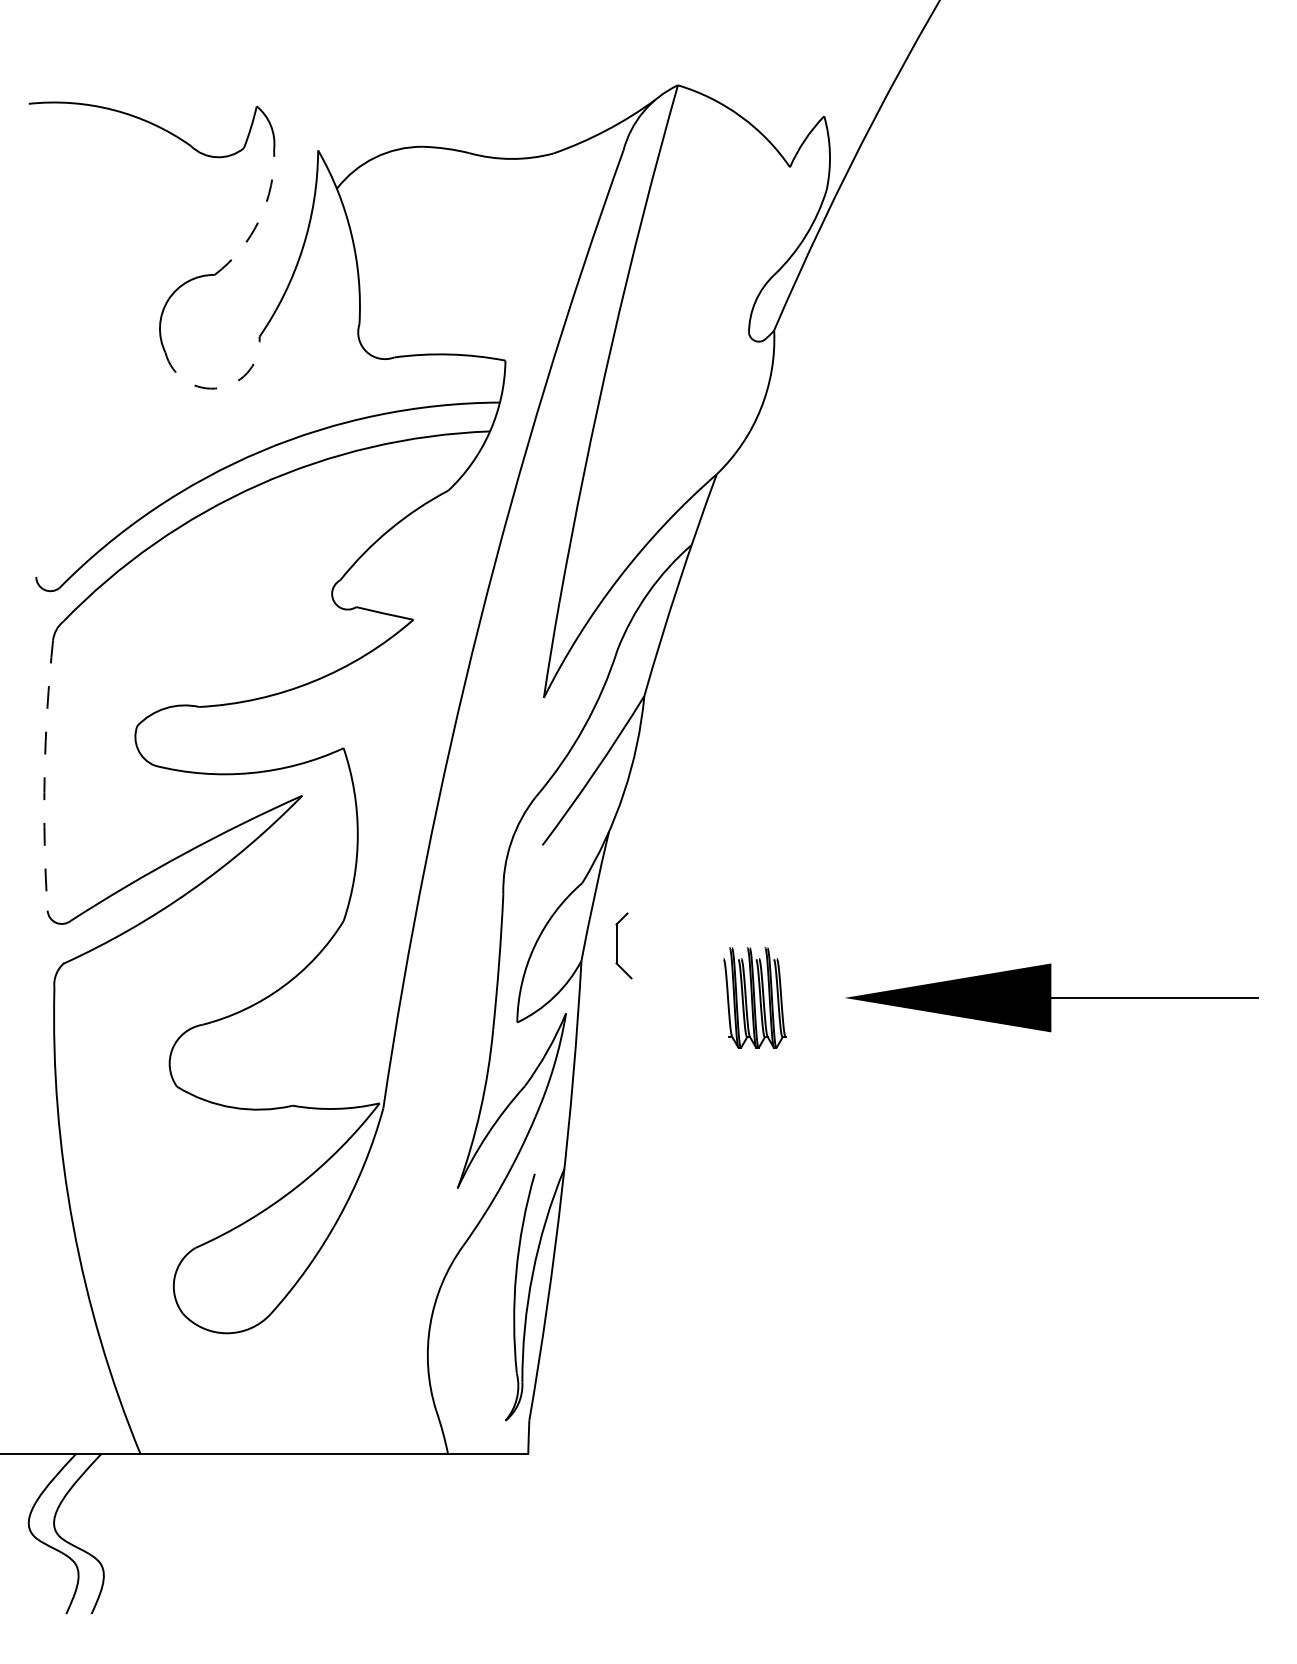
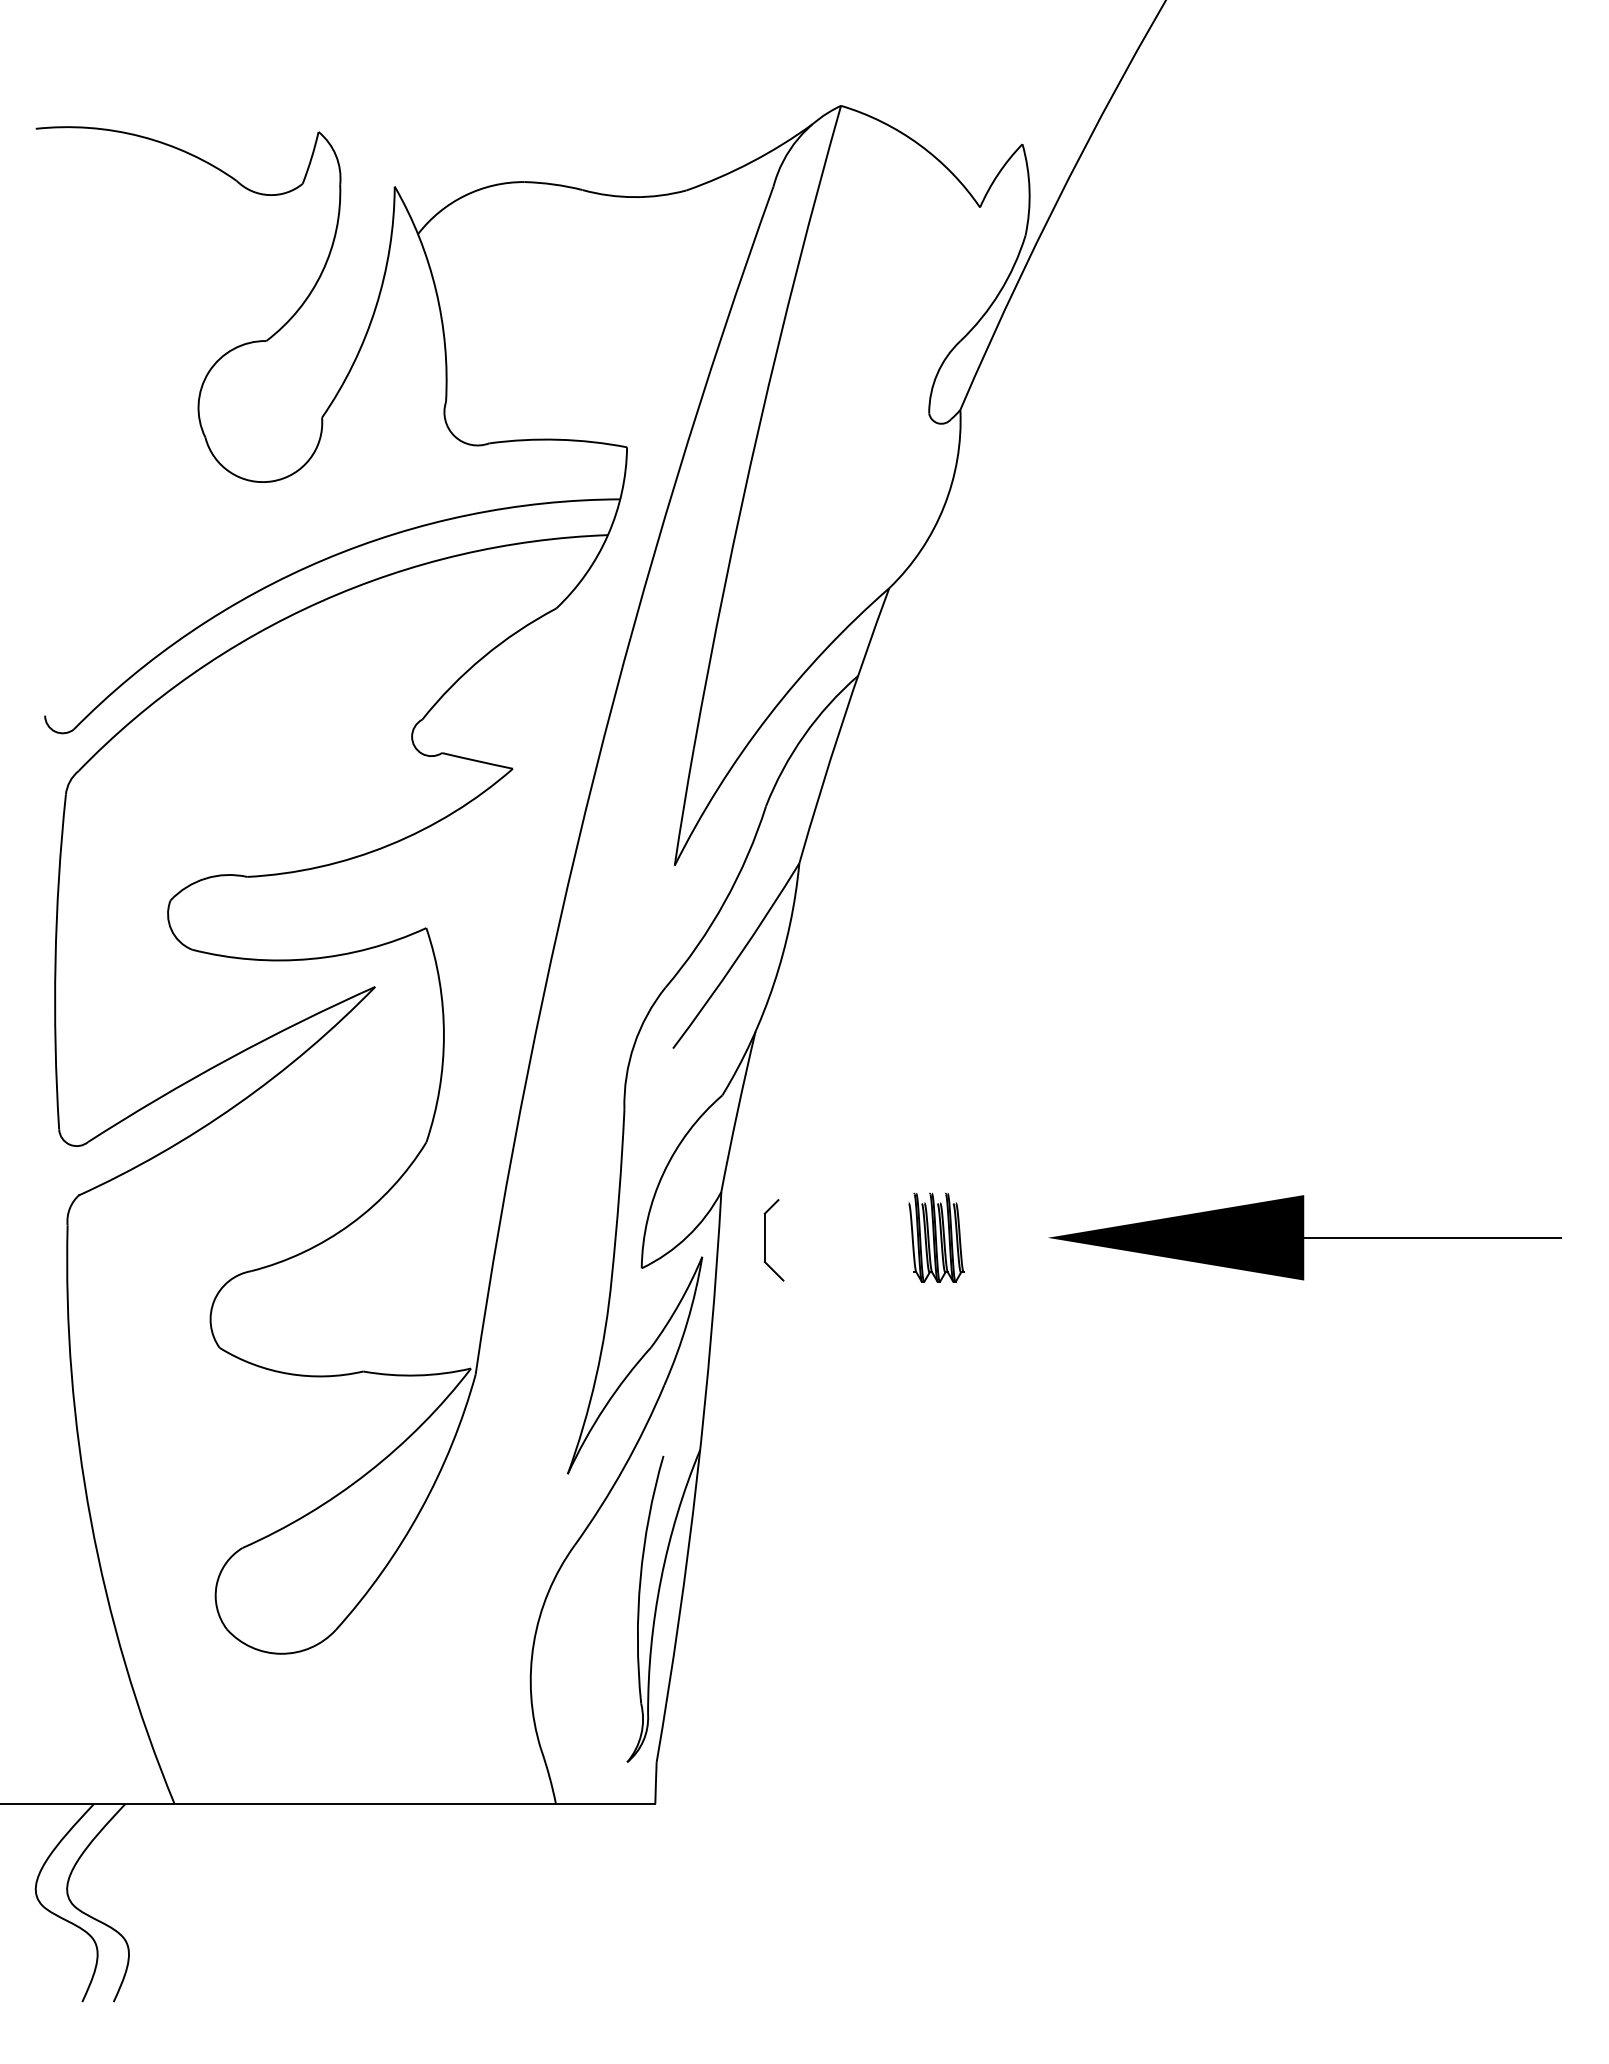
arc: (259, 218) -> (322, 271), dashed -> solid
arc: (219, 388) -> (272, 481), dashed -> solid
arc: (44, 775) -> (55, 962), dashed -> solid
part: (617, 946) -> (765, 1240), moved
part: (754, 997) -> (936, 1237), size x0.71

